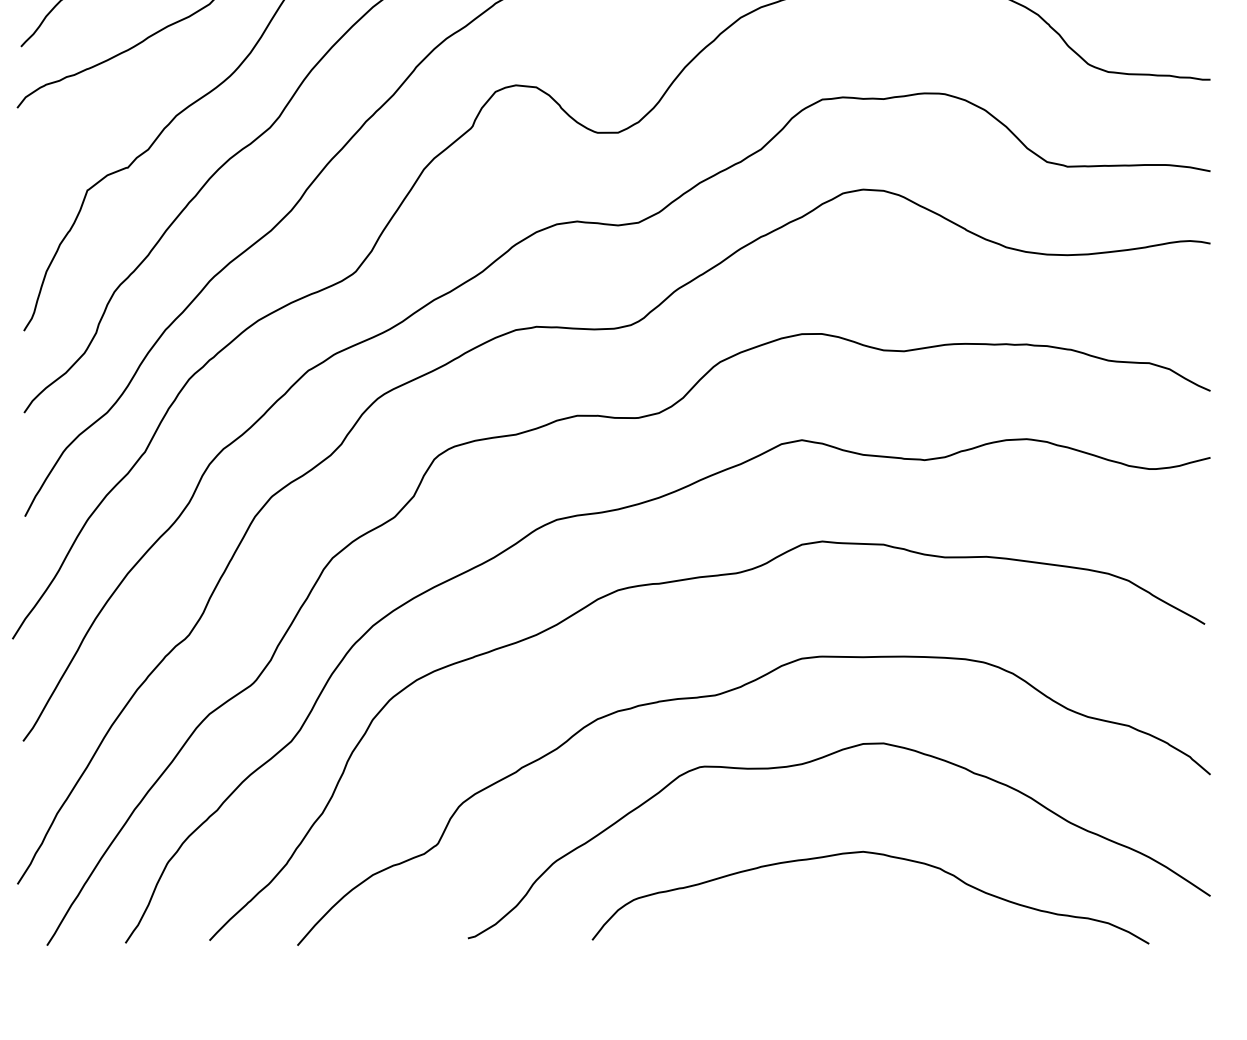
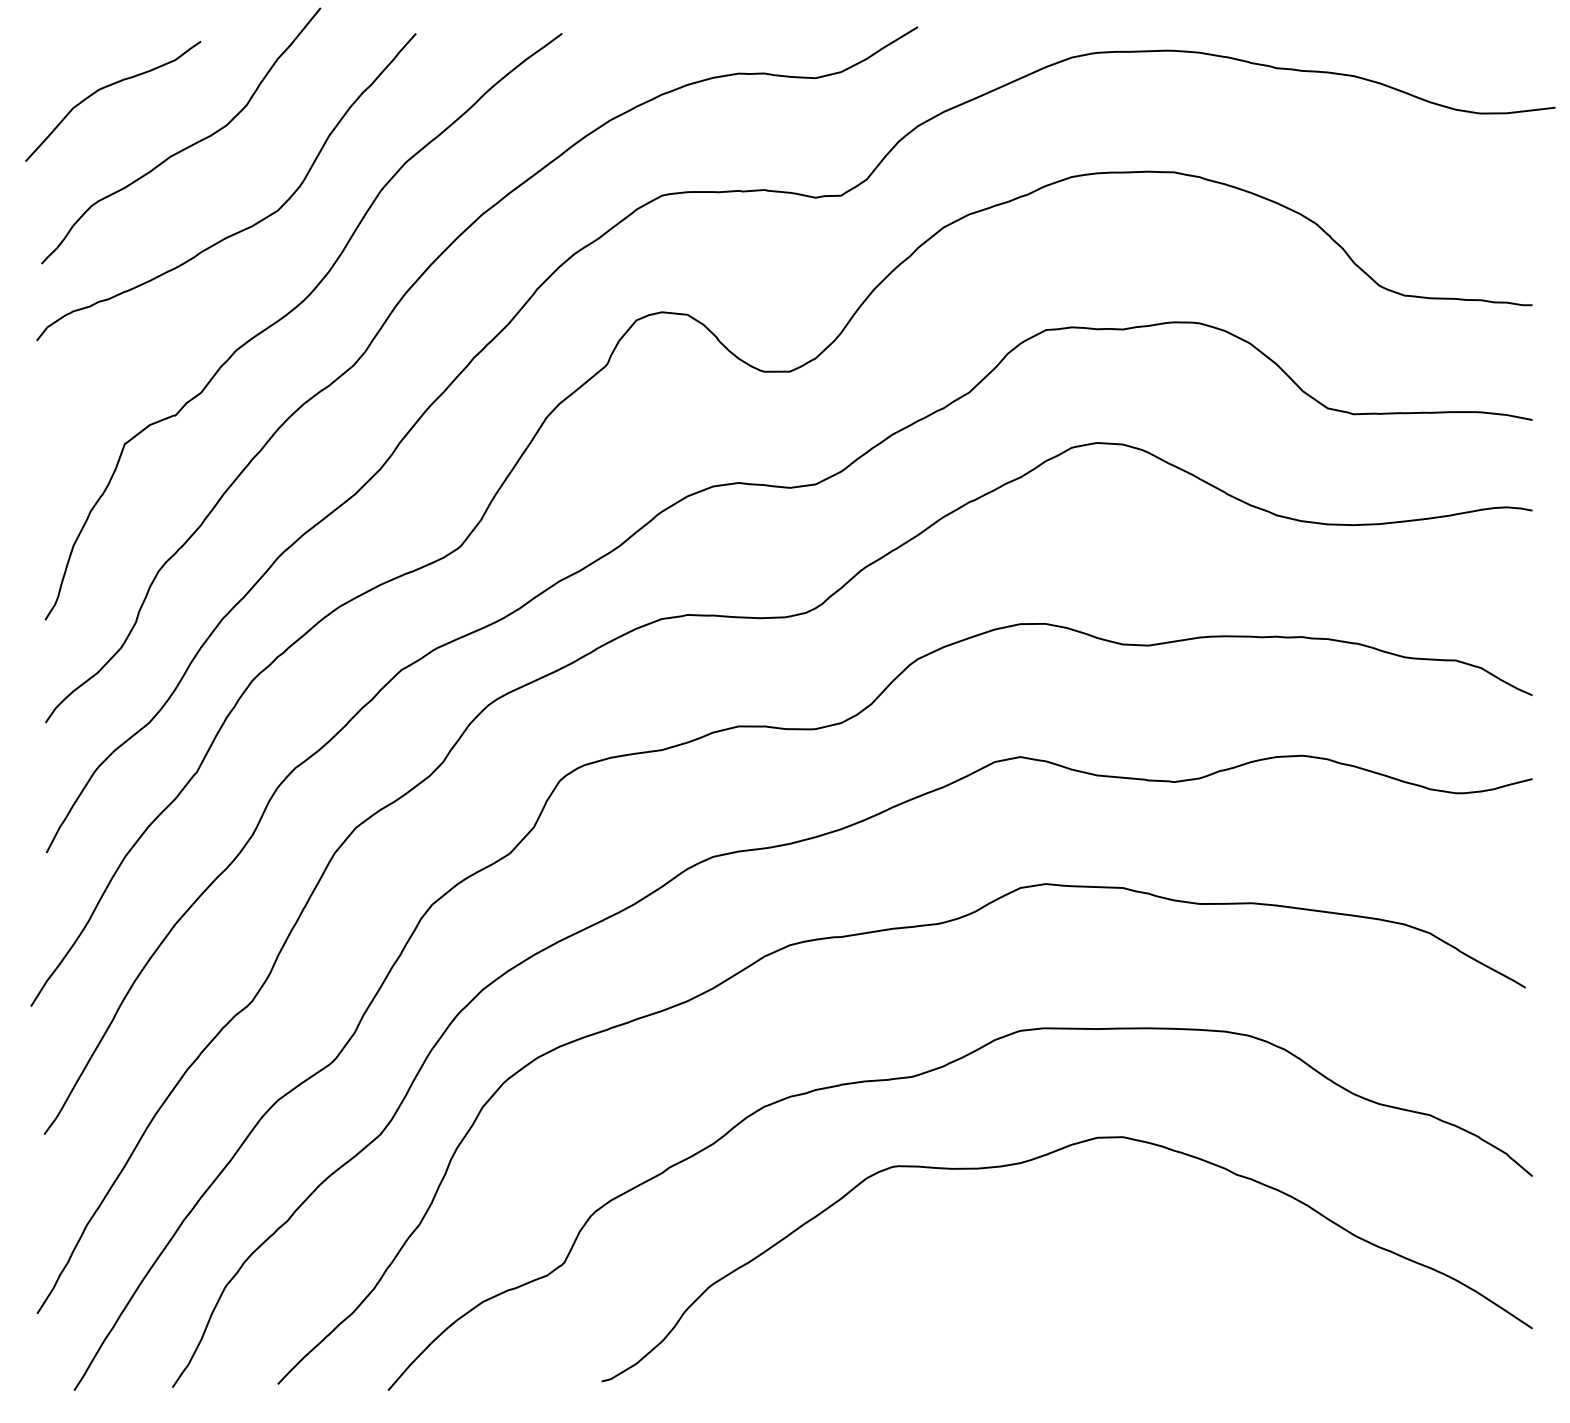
curve: (876, 854) -> (1113, 1276), removed

